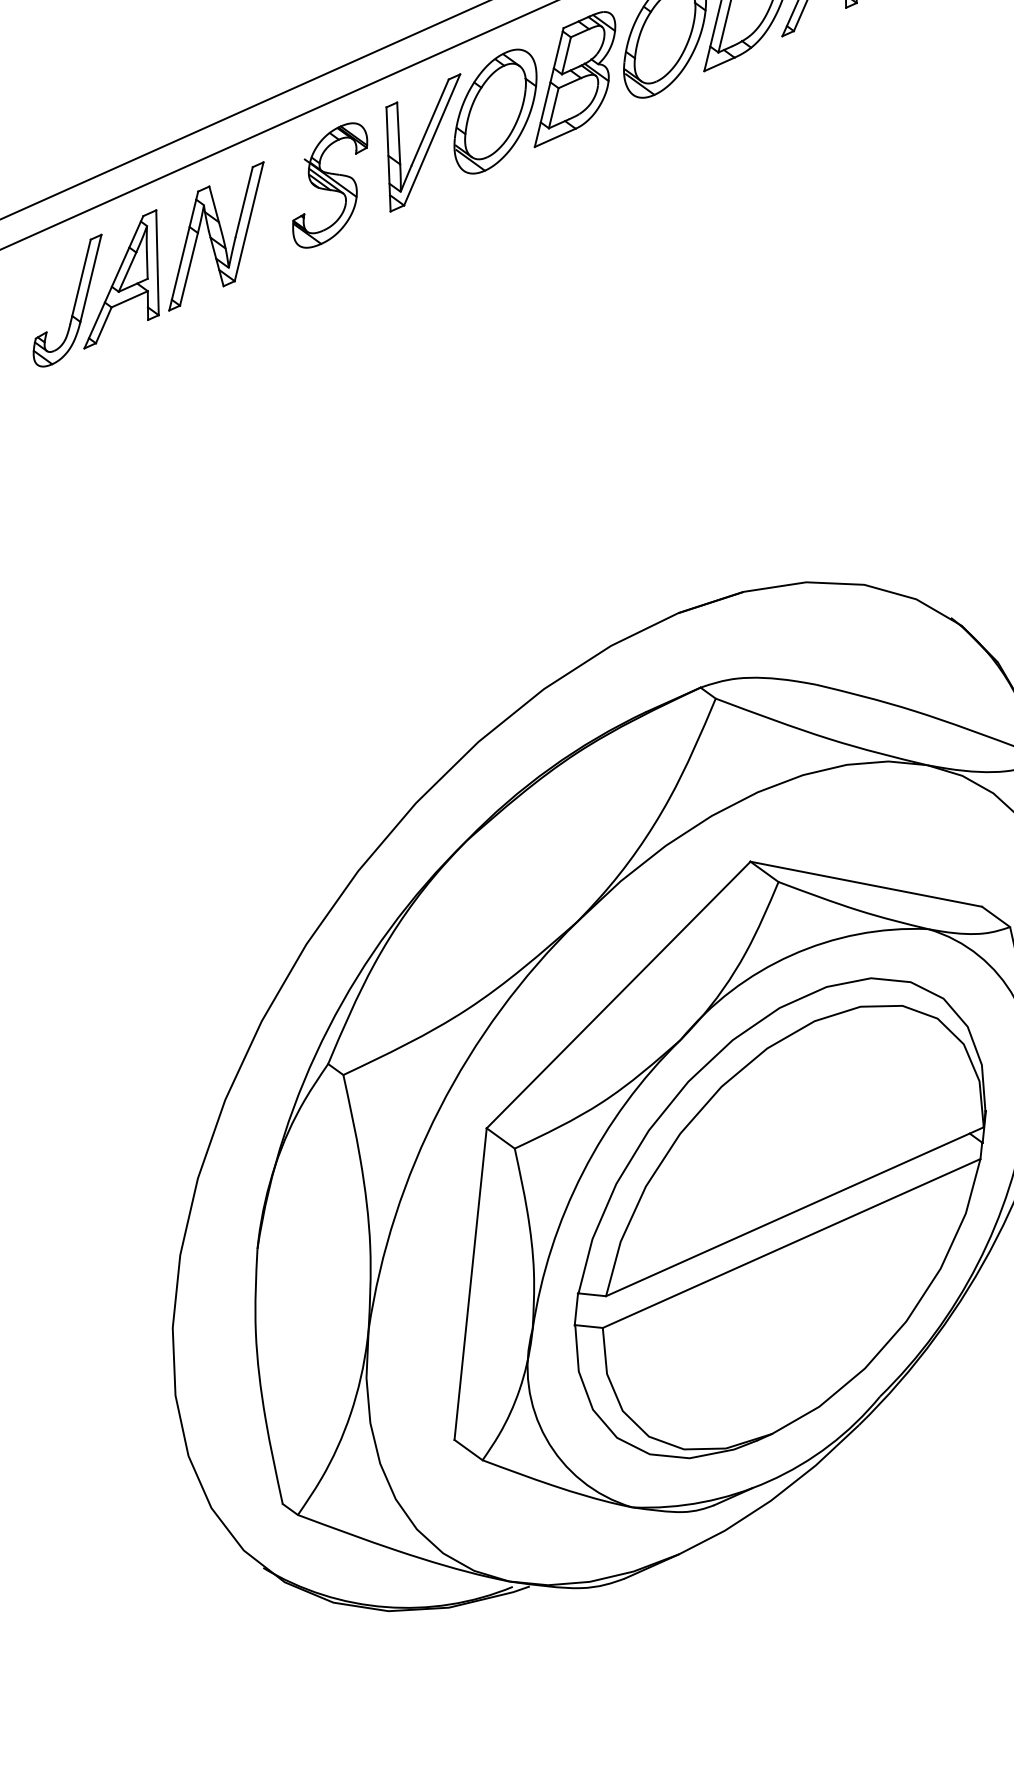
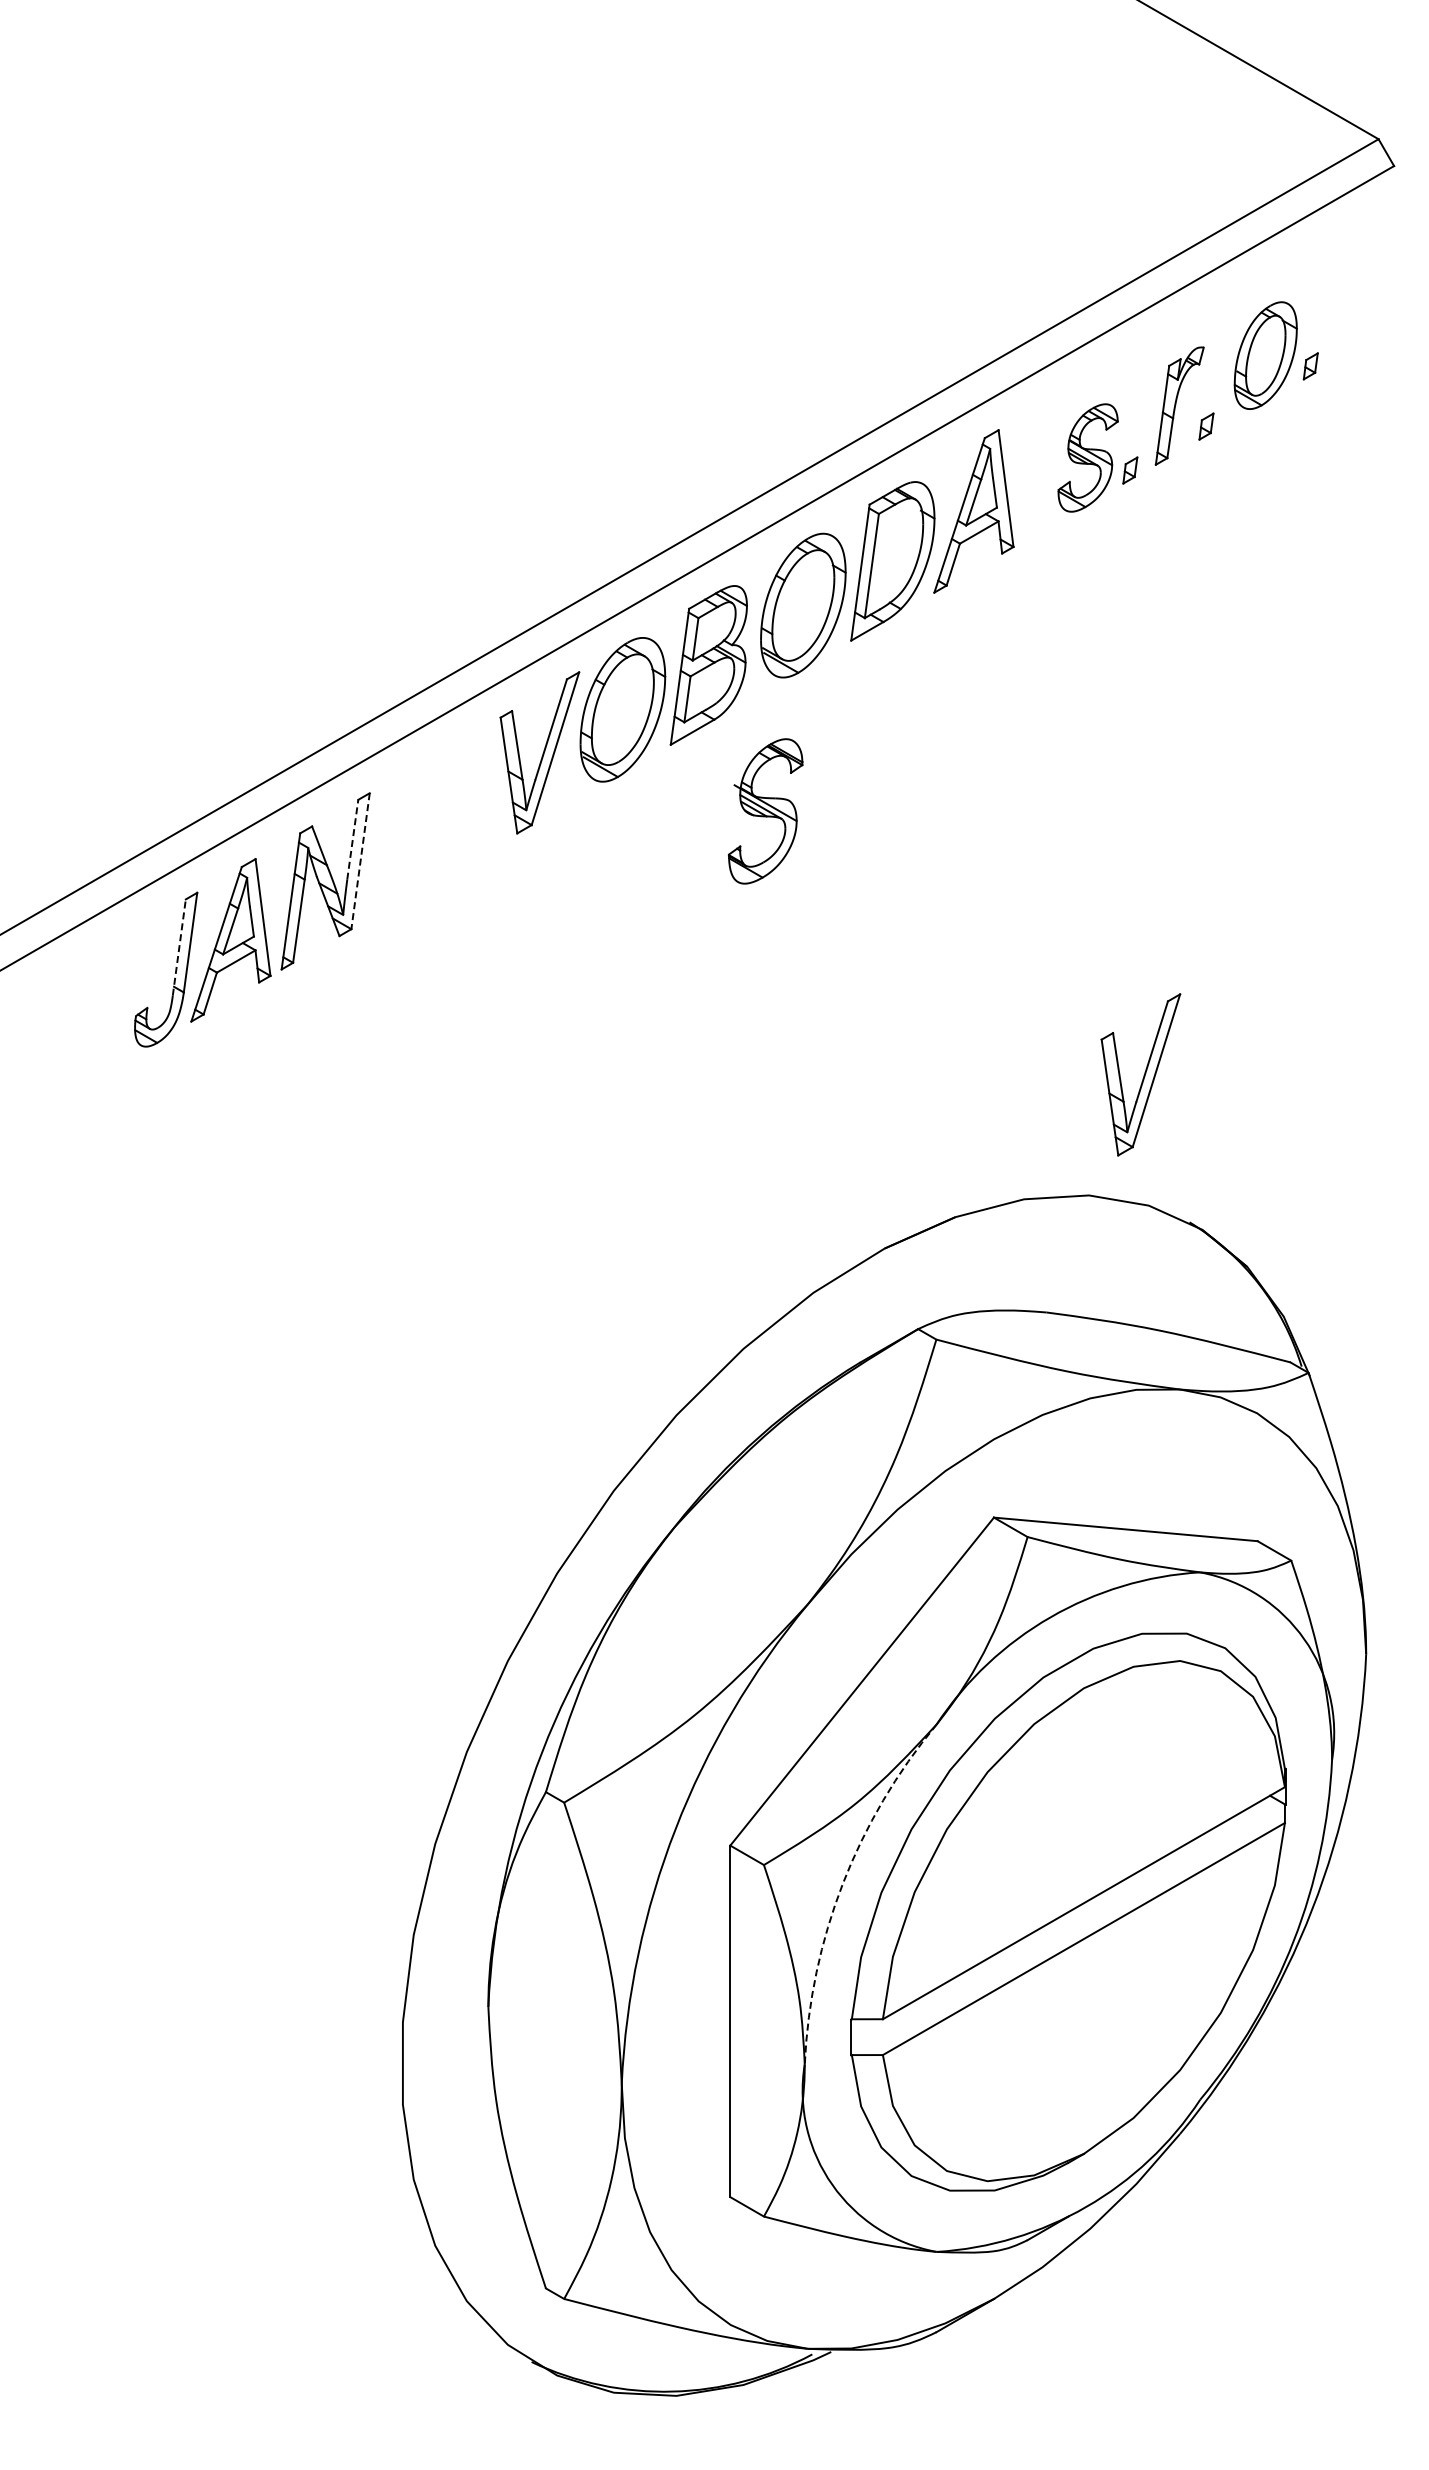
part: (329, 185) -> (765, 811), moved
line: (243, 201) -> (352, 839), solid -> dashed
line: (249, 222) -> (360, 861), solid -> dashed
line: (80, 281) -> (179, 947), solid -> dashed
part: (920, 482) -> (1140, 1074), added
arc: (582, 1172) -> (842, 1883), solid -> dashed

